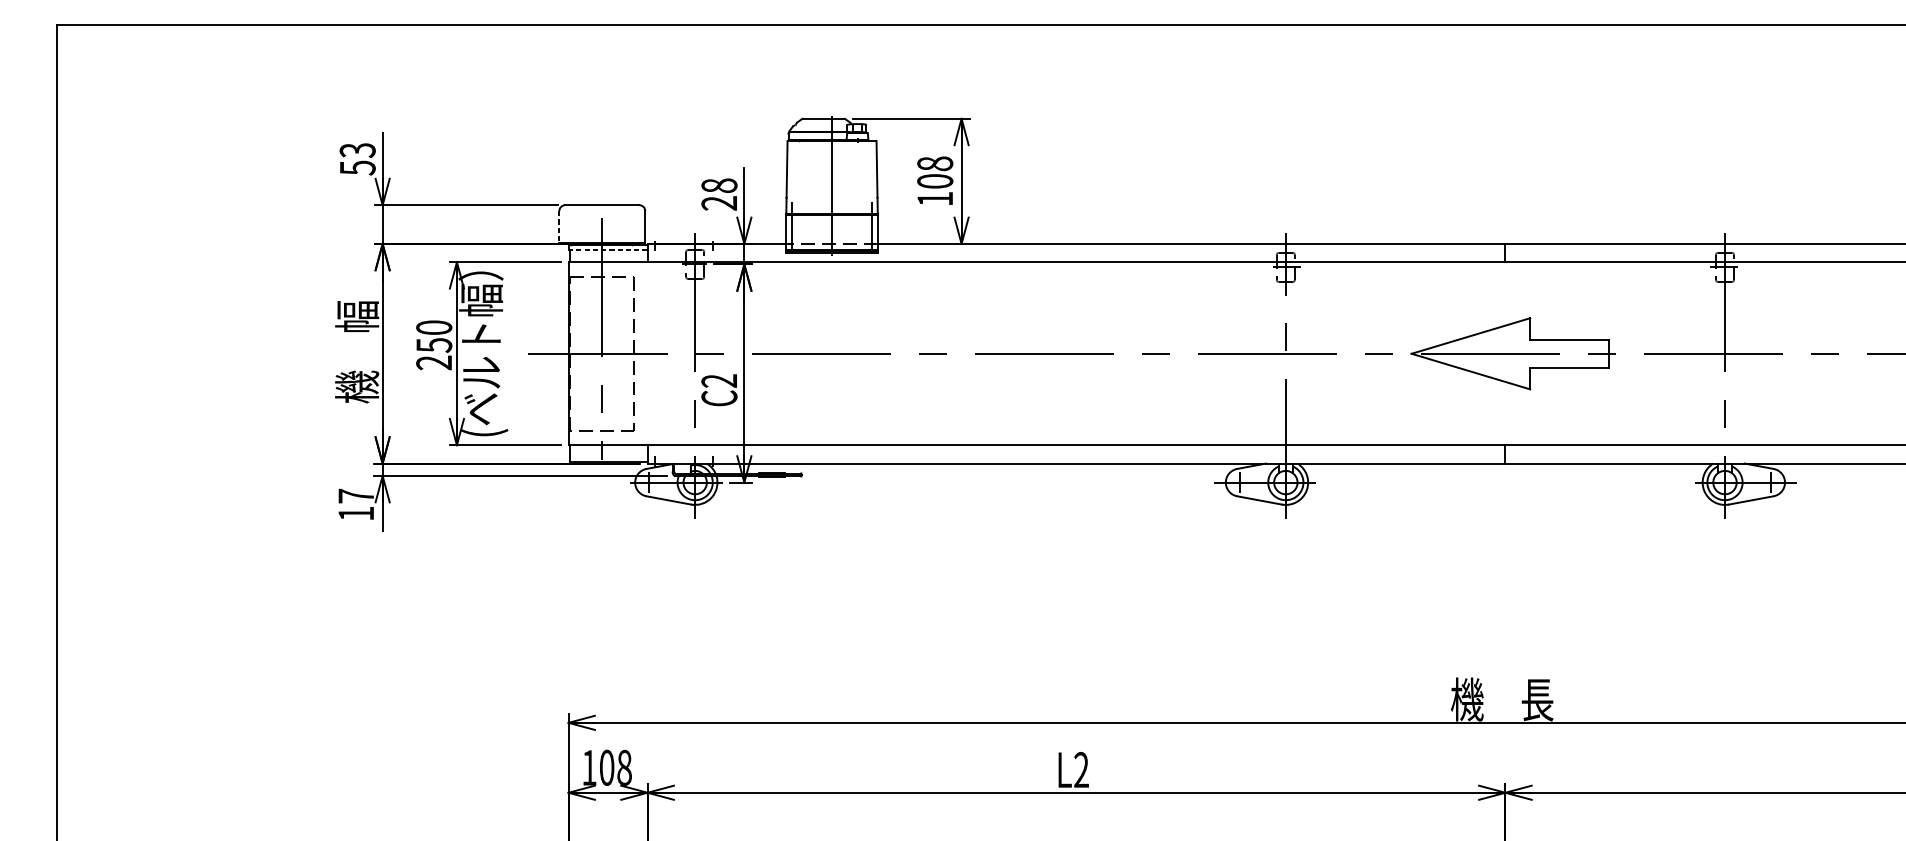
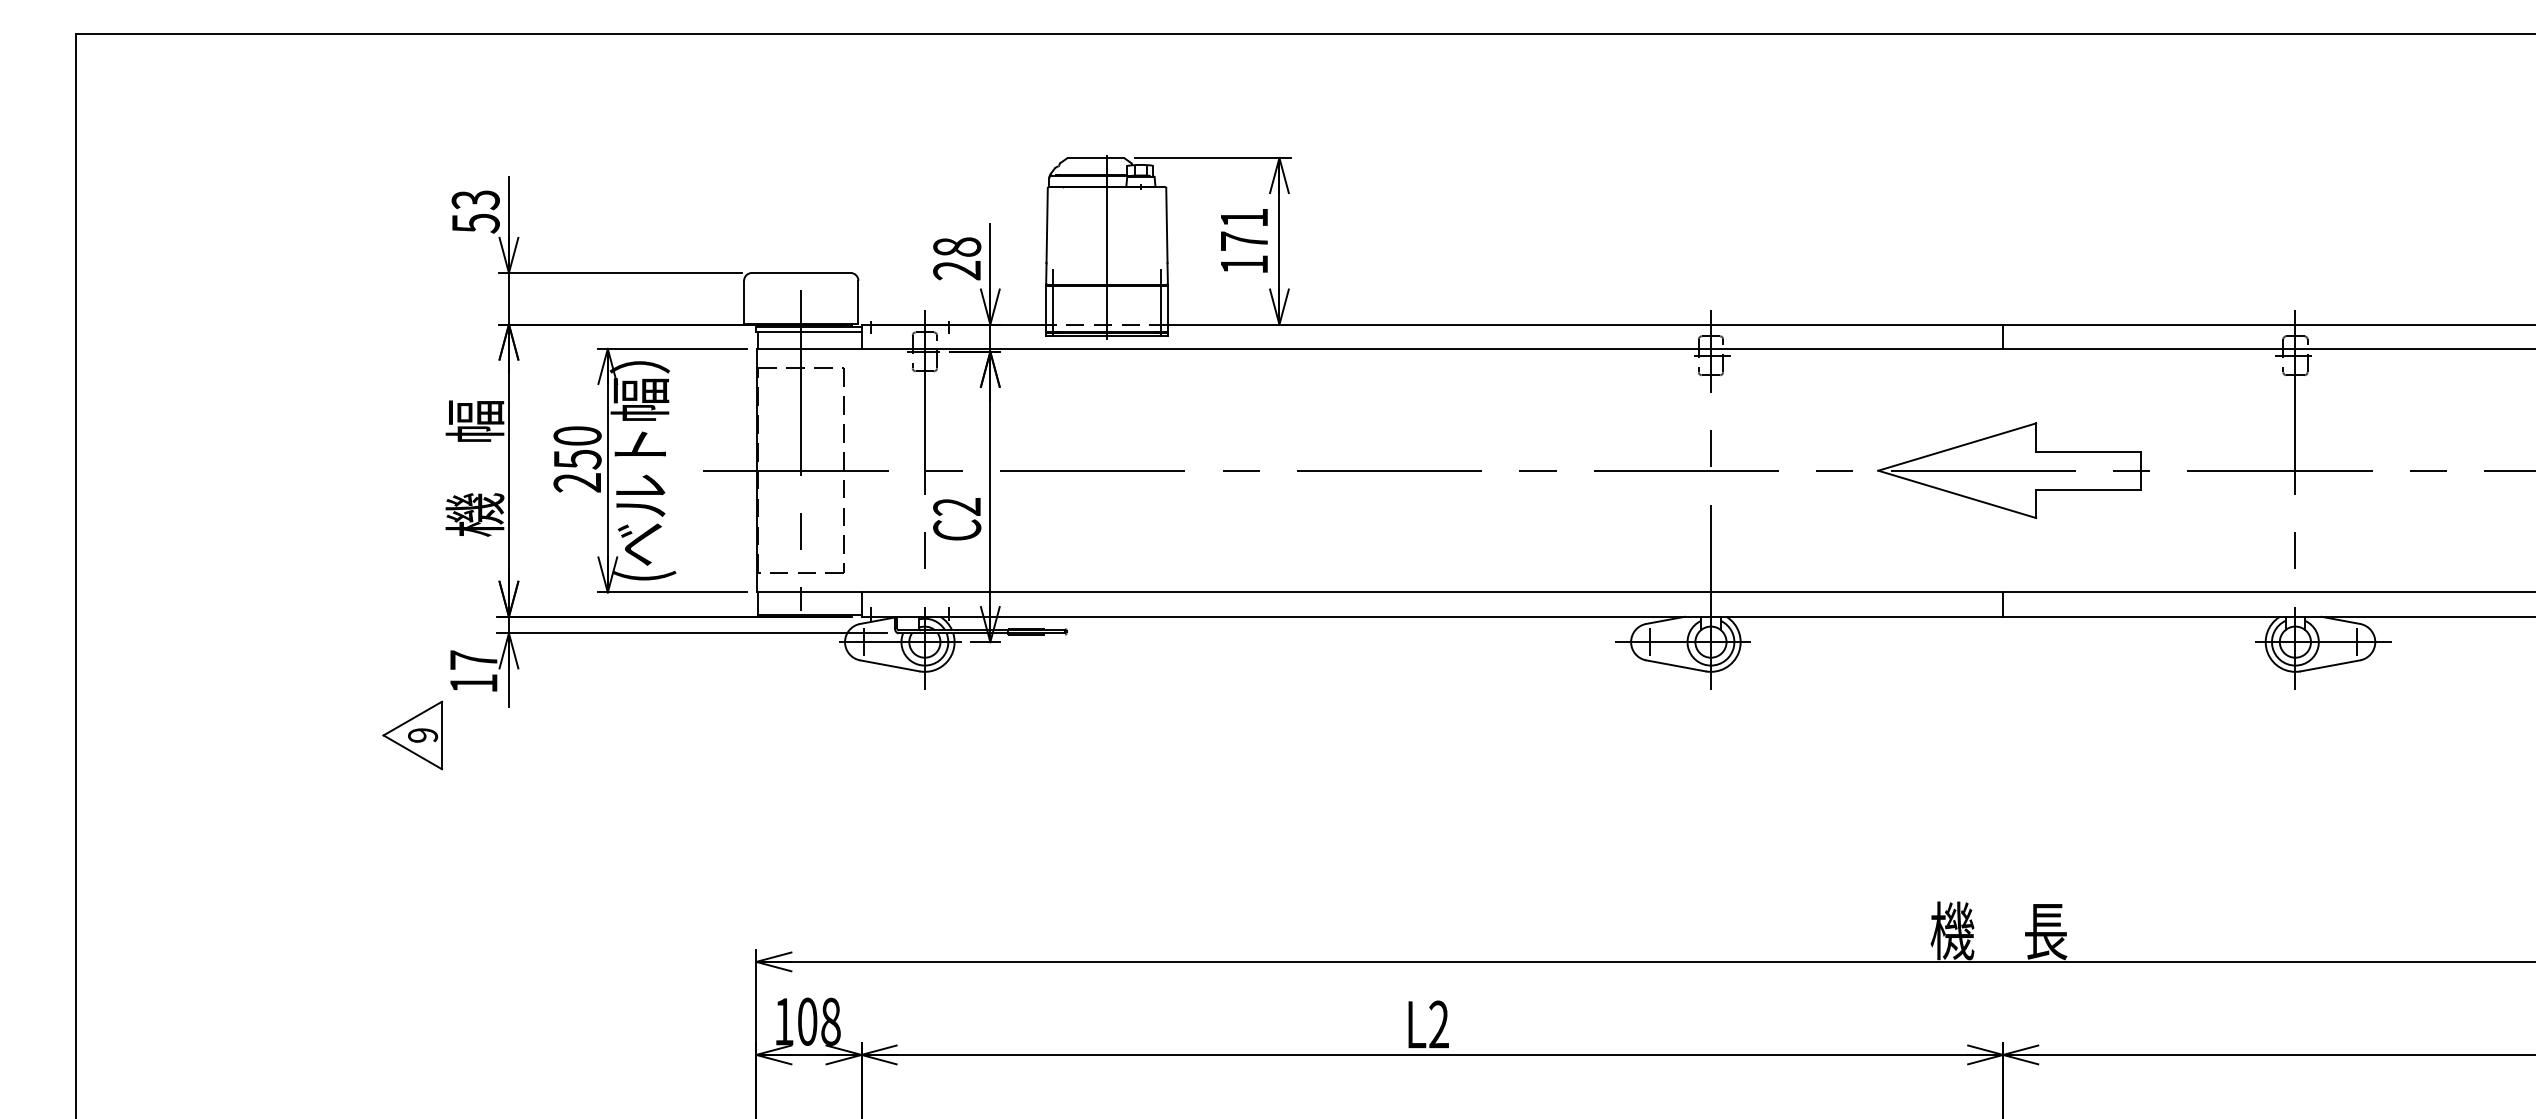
text: (935, 172) -> (1244, 229), 108 -> 171
line: (559, 227) -> (744, 302), dashed -> solid
line: (607, 249) -> (808, 332), dashed -> solid
part: (310, 552) -> (412, 735), added

